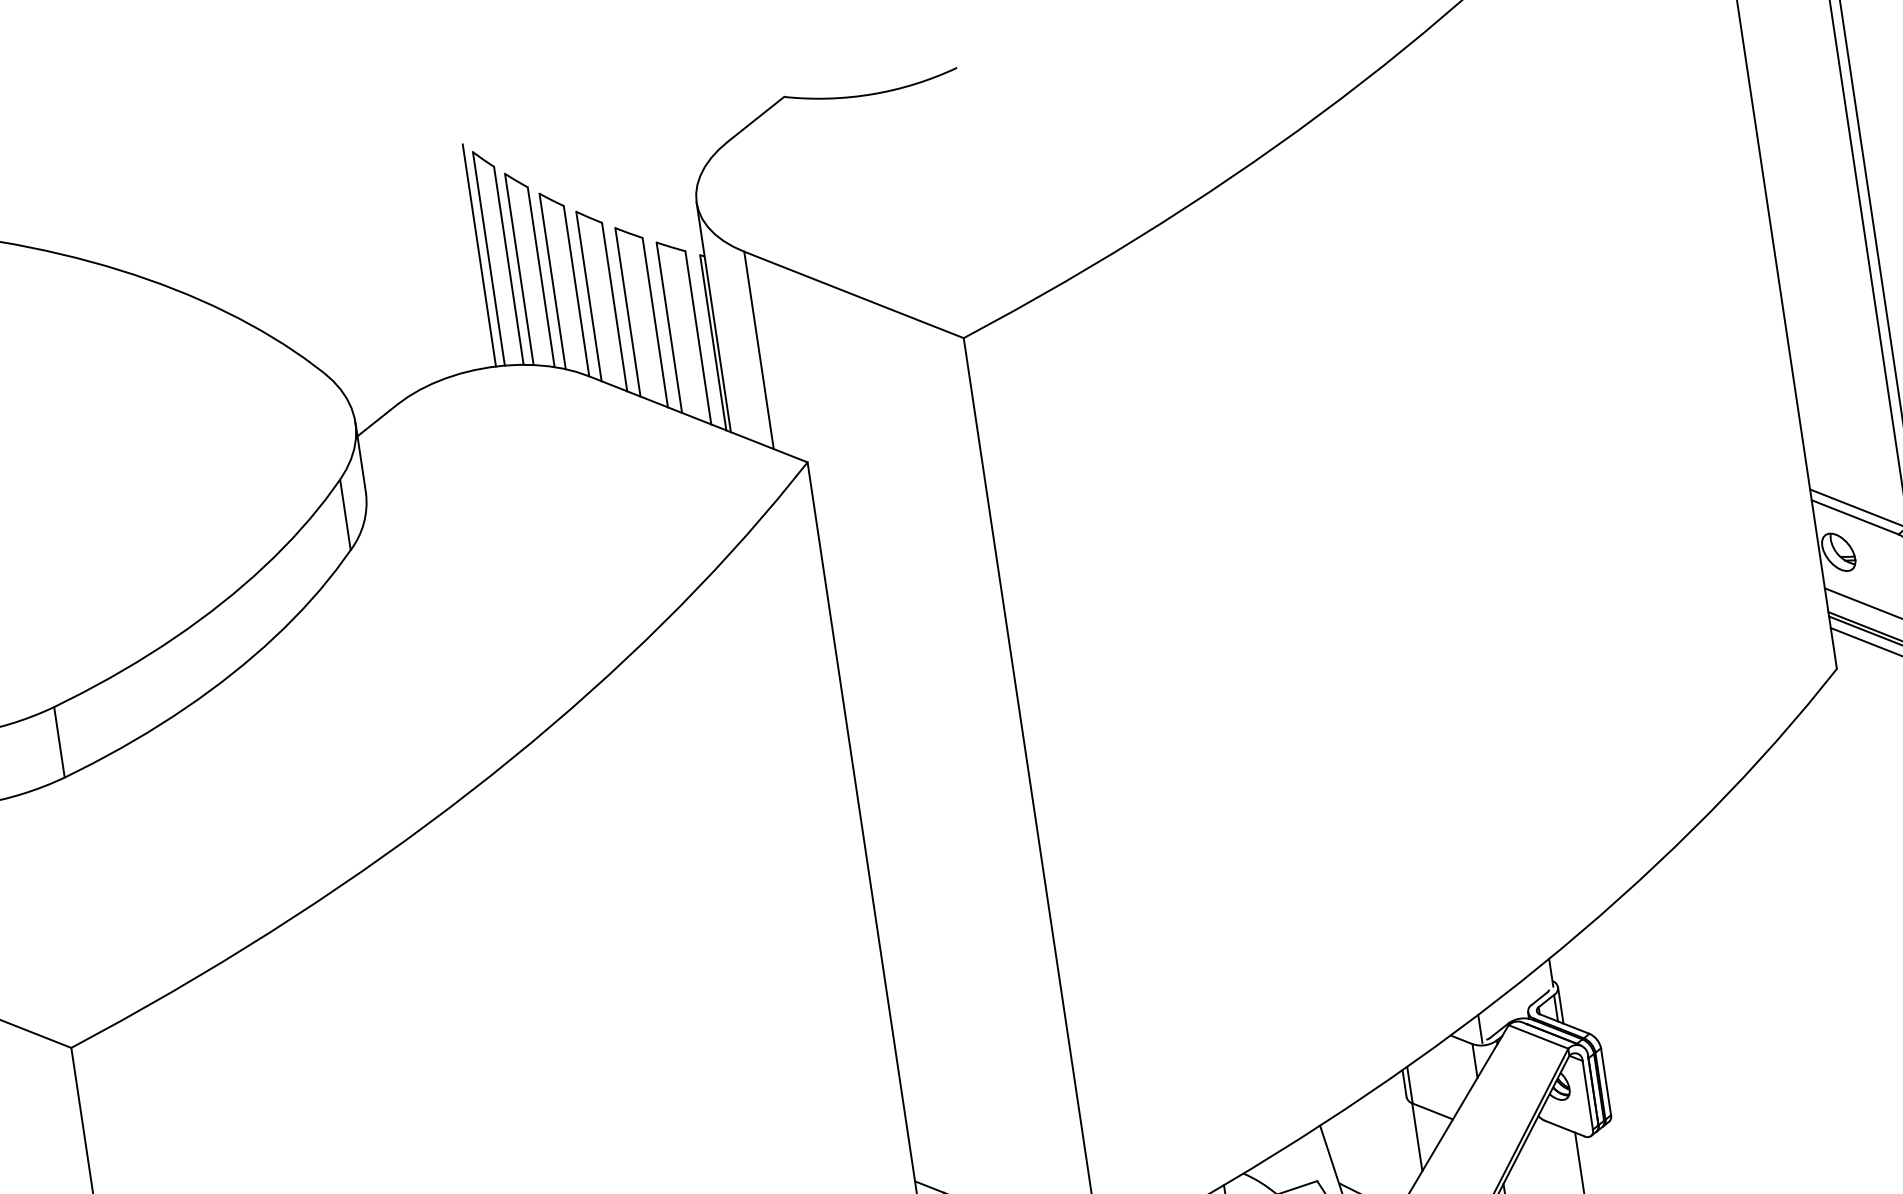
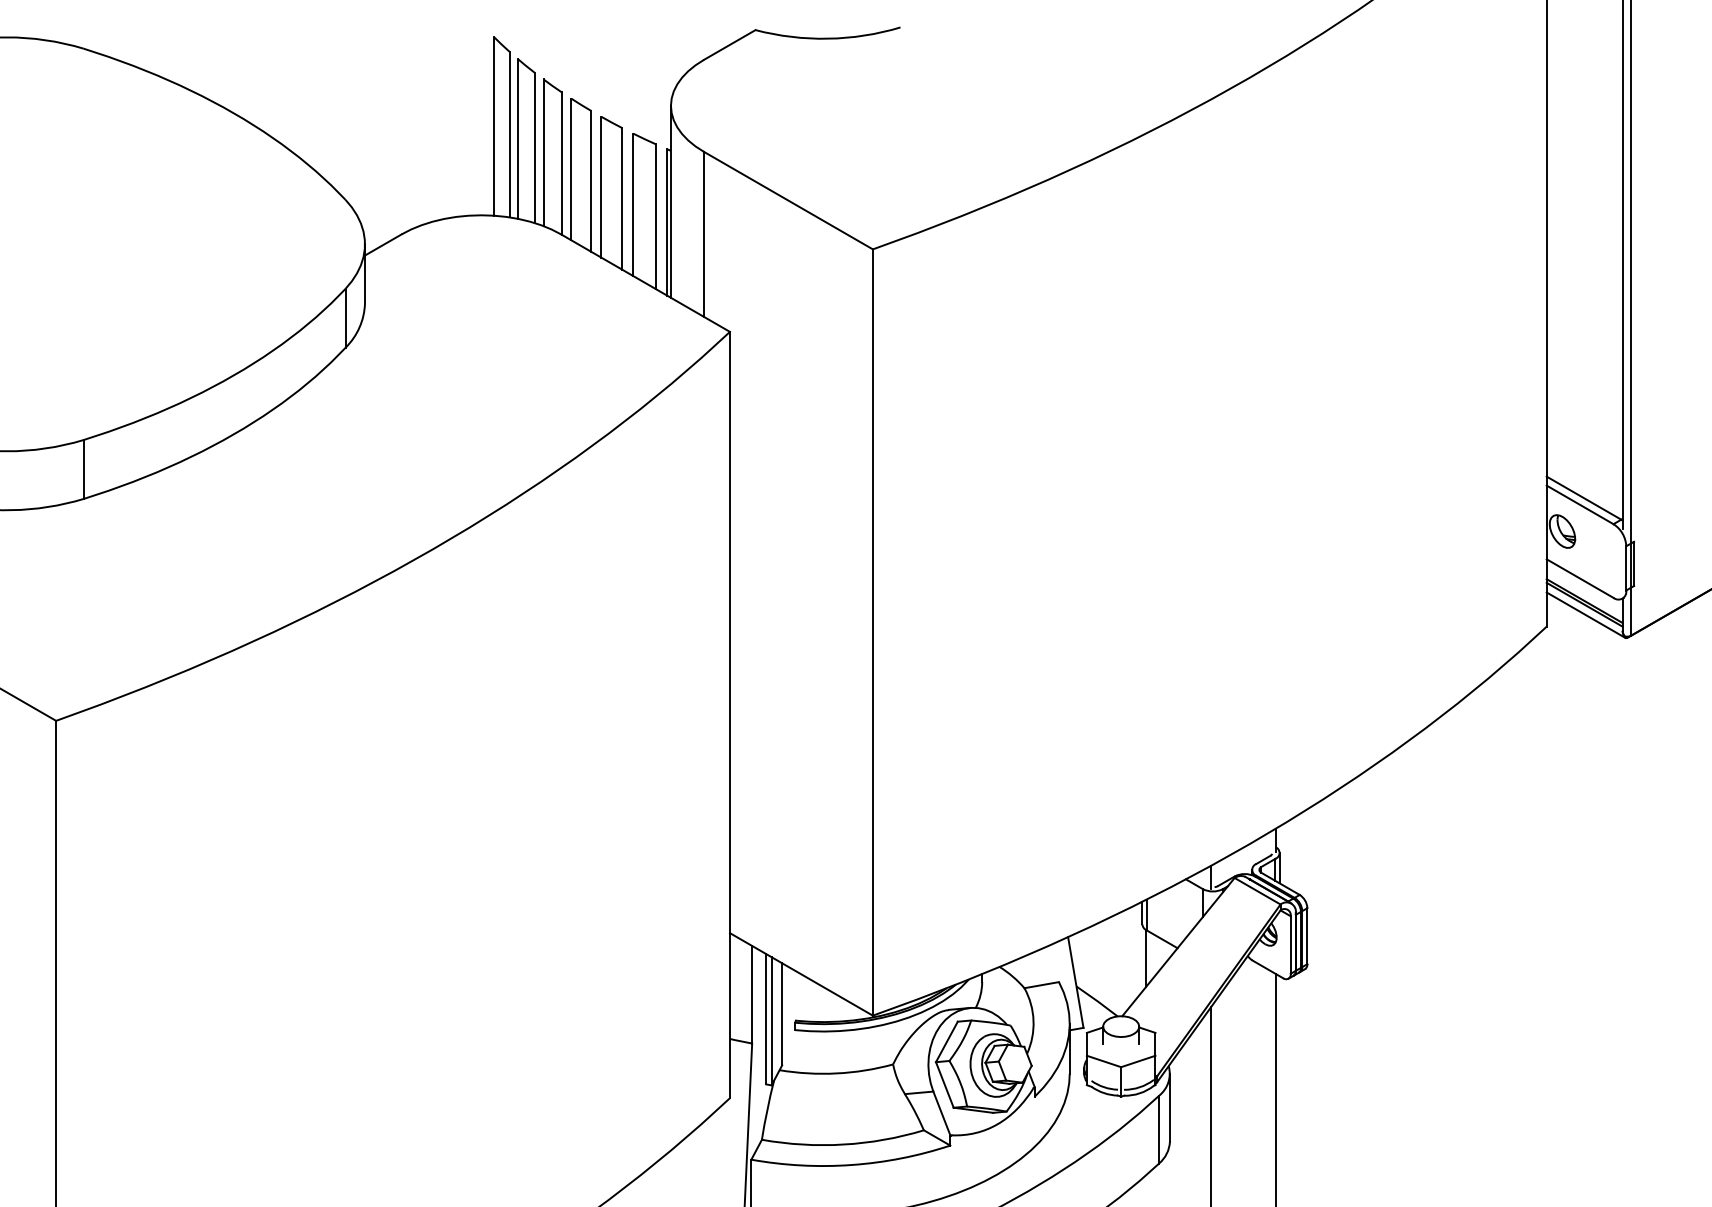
line: (479, 255) -> (486, 122), removed

